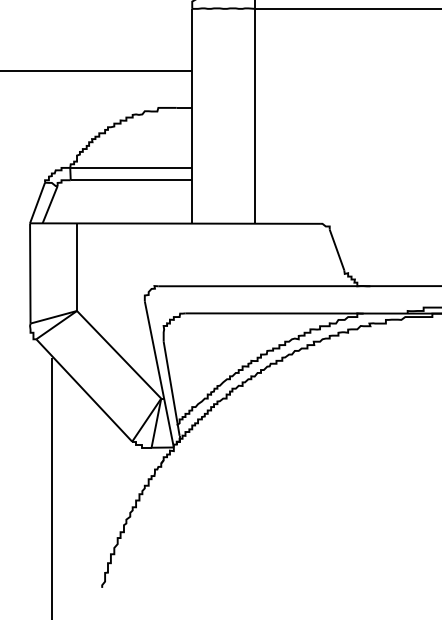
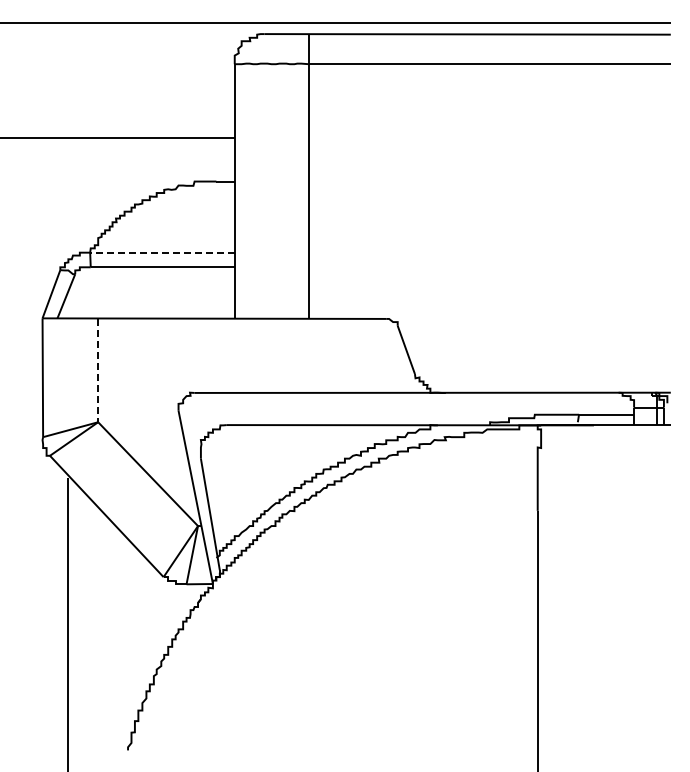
line: (130, 167) -> (161, 252), solid -> dashed
line: (77, 267) -> (98, 370), solid -> dashed

